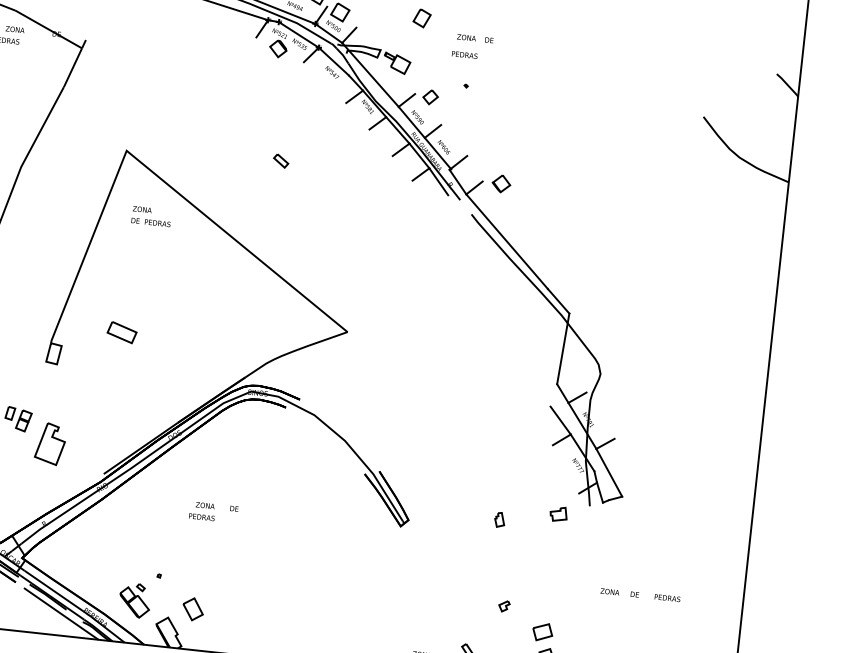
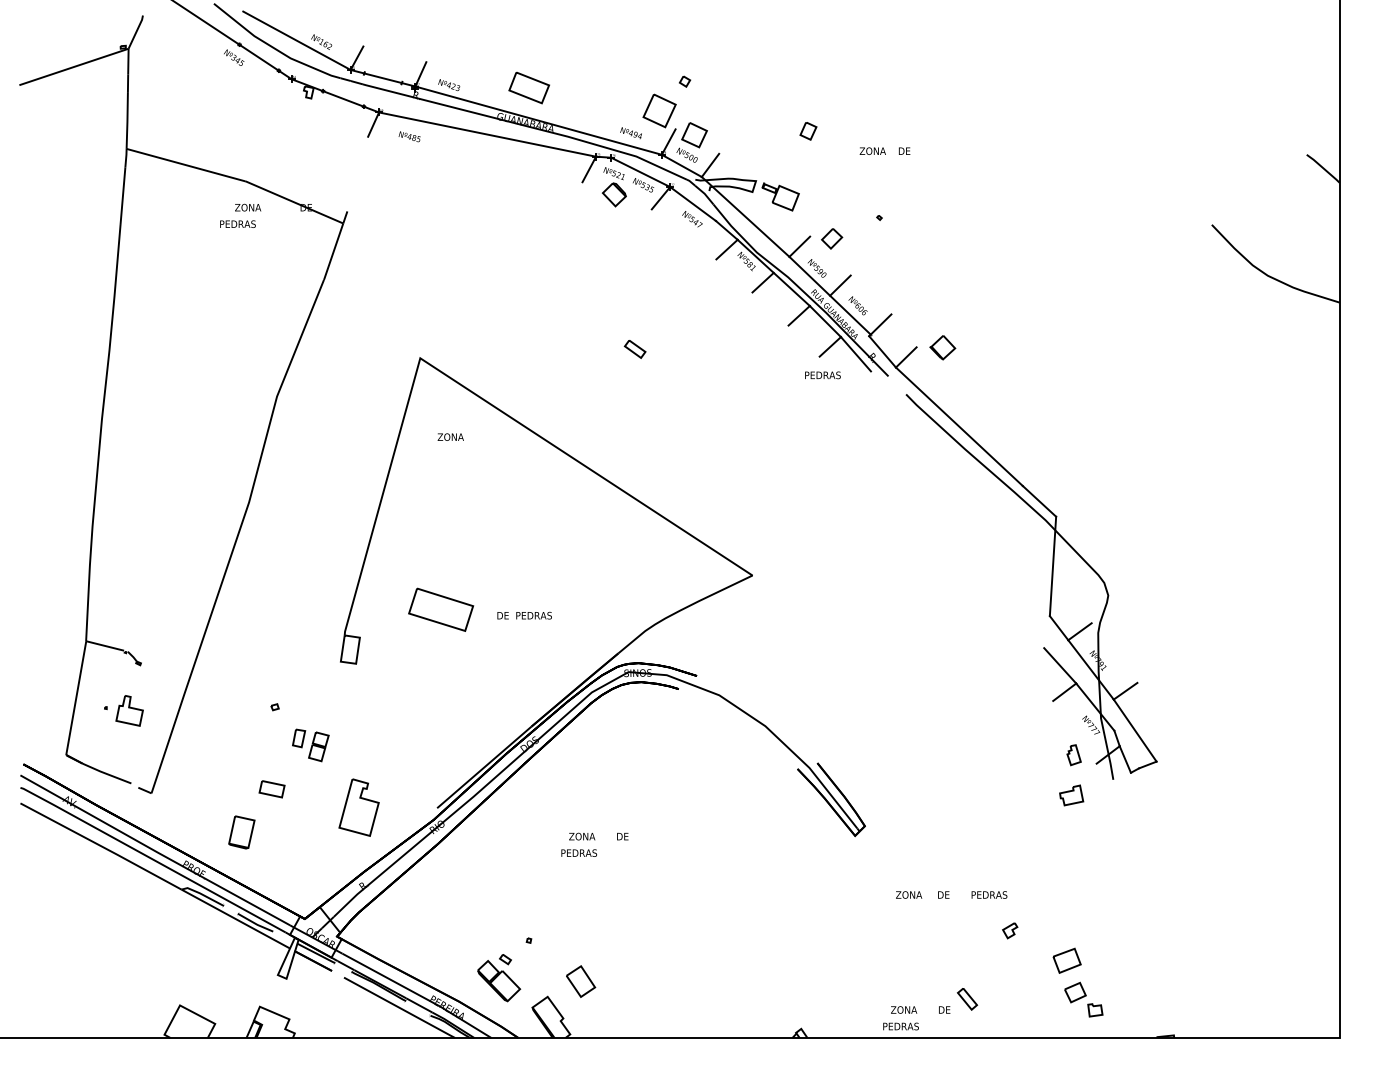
part: (422, 18) -> (808, 131), size x0.7
text: (464, 55) -> (822, 375), moved
text: (150, 222) -> (524, 615), moved
part: (122, 332) -> (441, 610), size x1.6
part: (50, 443) -> (358, 807), moved
part: (499, 520) -> (1073, 755), moved
text: (640, 594) -> (951, 894), moved

